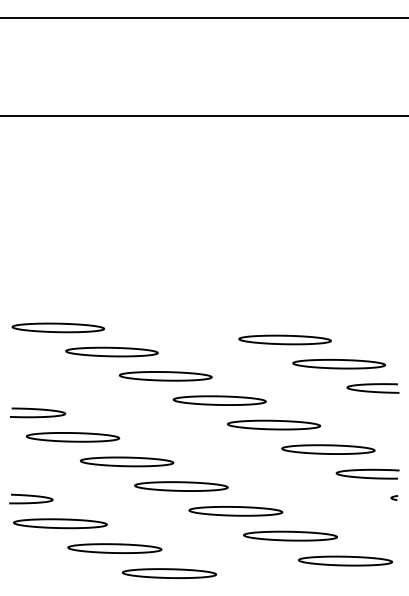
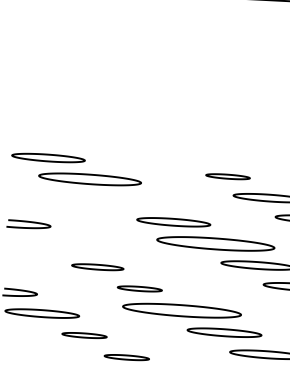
part: (284, 339) -> (227, 176), size x0.6
part: (111, 351) -> (89, 178), size x1.4
part: (165, 376) -> (131, 200), removed
part: (273, 424) -> (215, 243), size x1.6
part: (72, 437) -> (55, 245), removed
part: (127, 461) -> (98, 266), size x0.7
part: (181, 486) -> (139, 288), size x0.6
part: (235, 511) -> (181, 310), size x1.6
part: (114, 548) -> (84, 335), size x0.6
part: (169, 573) -> (126, 357), size x0.6

